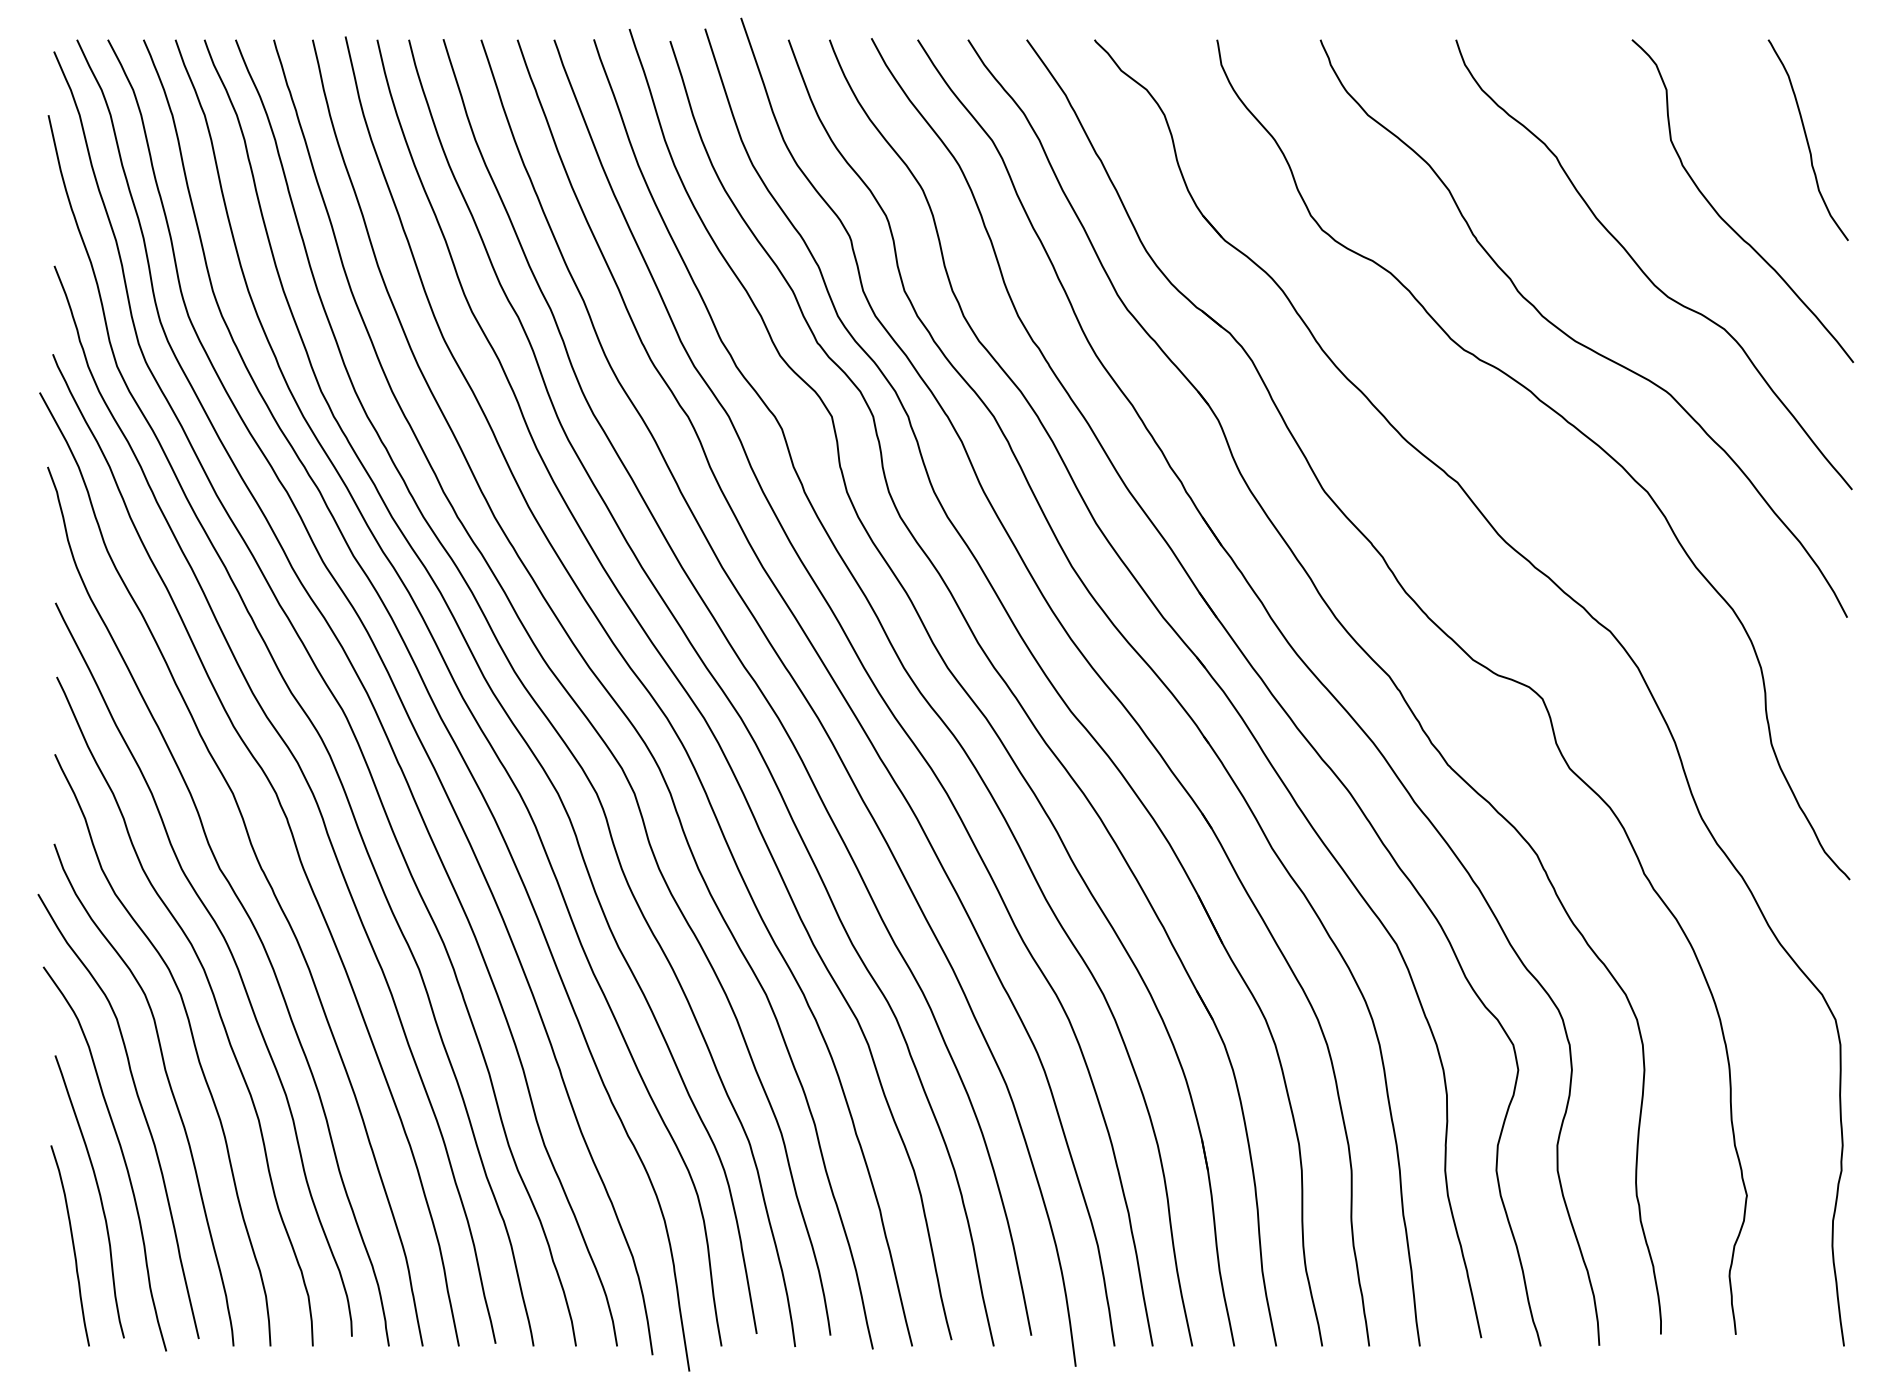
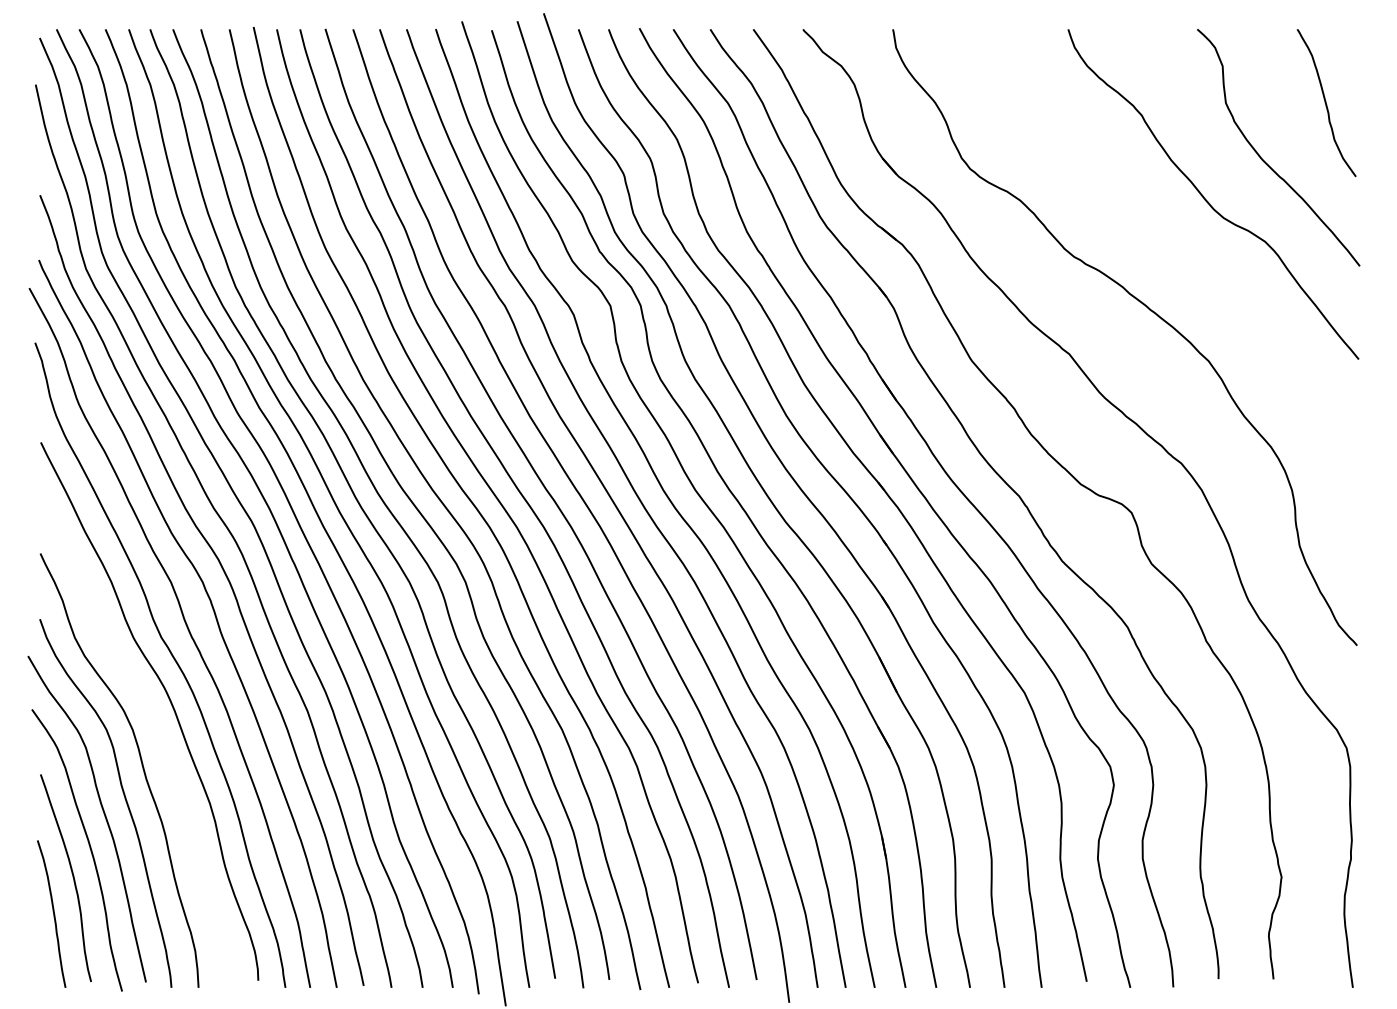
curve: (1576, 339) -> (1156, 249), removed
curve: (214, 1002) -> (157, 735), removed

